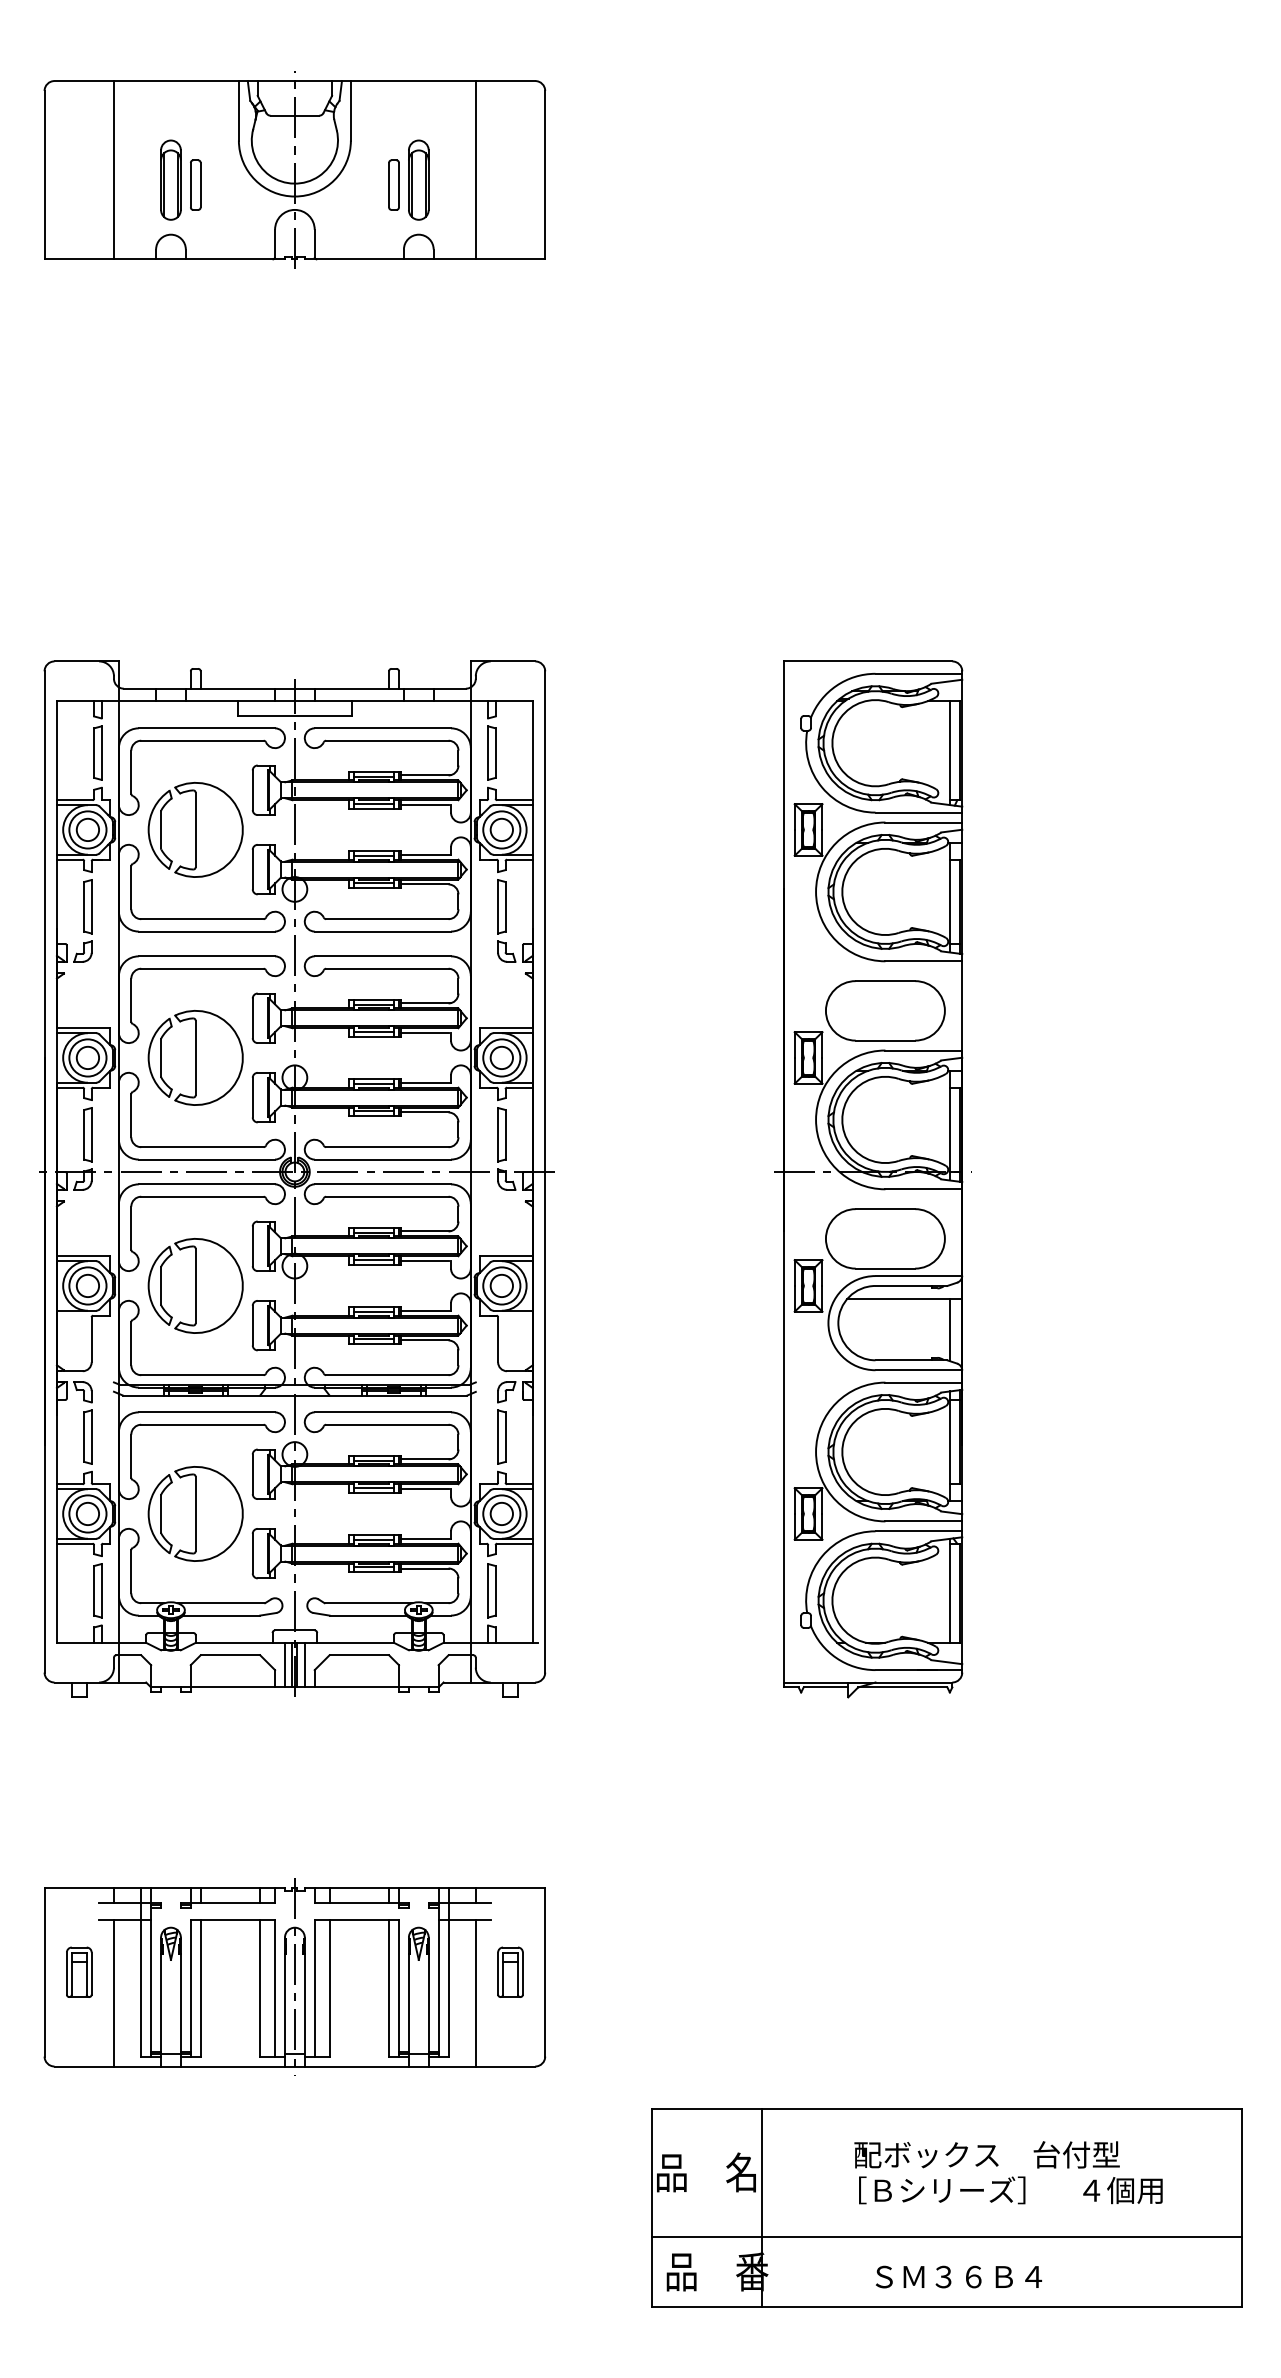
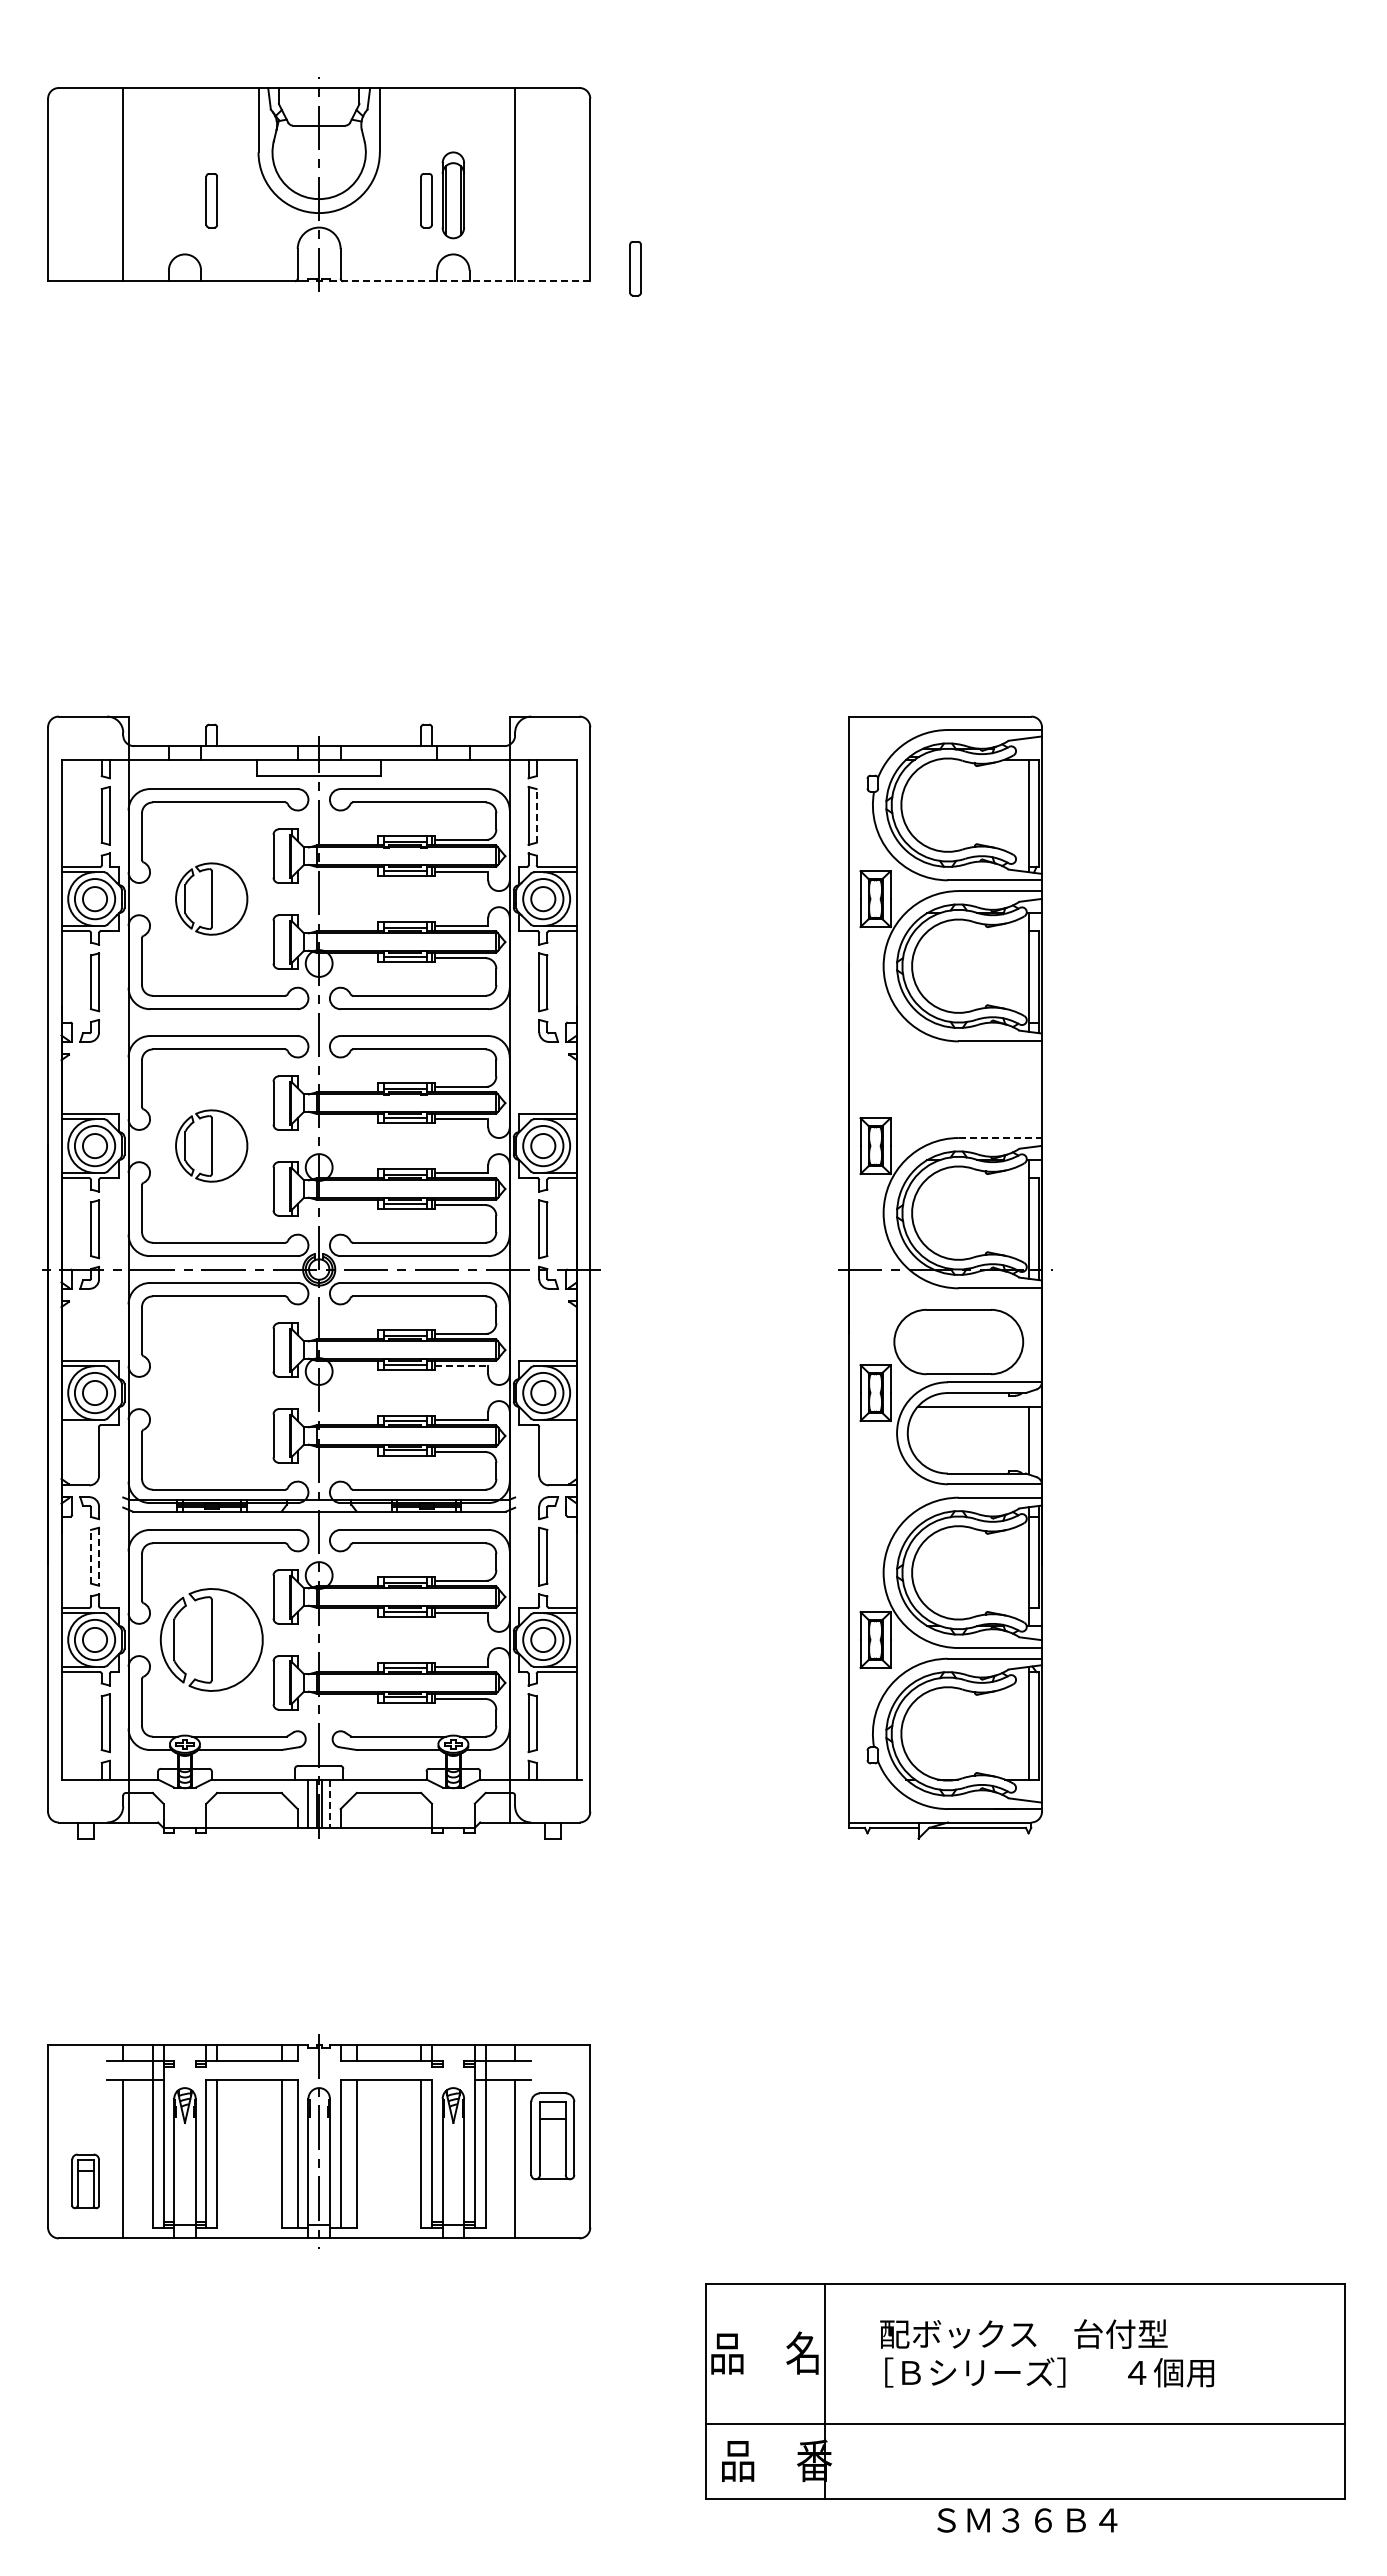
part: (170, 180) -> (184, 195), removed
part: (586, 247) -> (635, 268), added
line: (425, 259) -> (460, 281), solid -> dashed
line: (495, 752) -> (536, 815), solid -> dashed
part: (195, 829) -> (211, 898), size x0.7
part: (885, 1011) -> (958, 1095), removed
line: (923, 1050) -> (1000, 1138), solid -> dashed
part: (195, 1057) -> (211, 1145), size x0.7
line: (425, 1261) -> (460, 1366), solid -> dashed
part: (195, 1285) -> (211, 1392), removed
line: (84, 1436) -> (91, 1556), solid -> dashed
line: (92, 1436) -> (99, 1556), solid -> dashed
line: (304, 1665) -> (329, 1804), solid -> dashed
part: (79, 1972) -> (85, 2181), moved
part: (510, 1972) -> (552, 2136), size x1.6
text: (1007, 2172) -> (1046, 2353), moved
text: (959, 2277) -> (1027, 2520), moved

